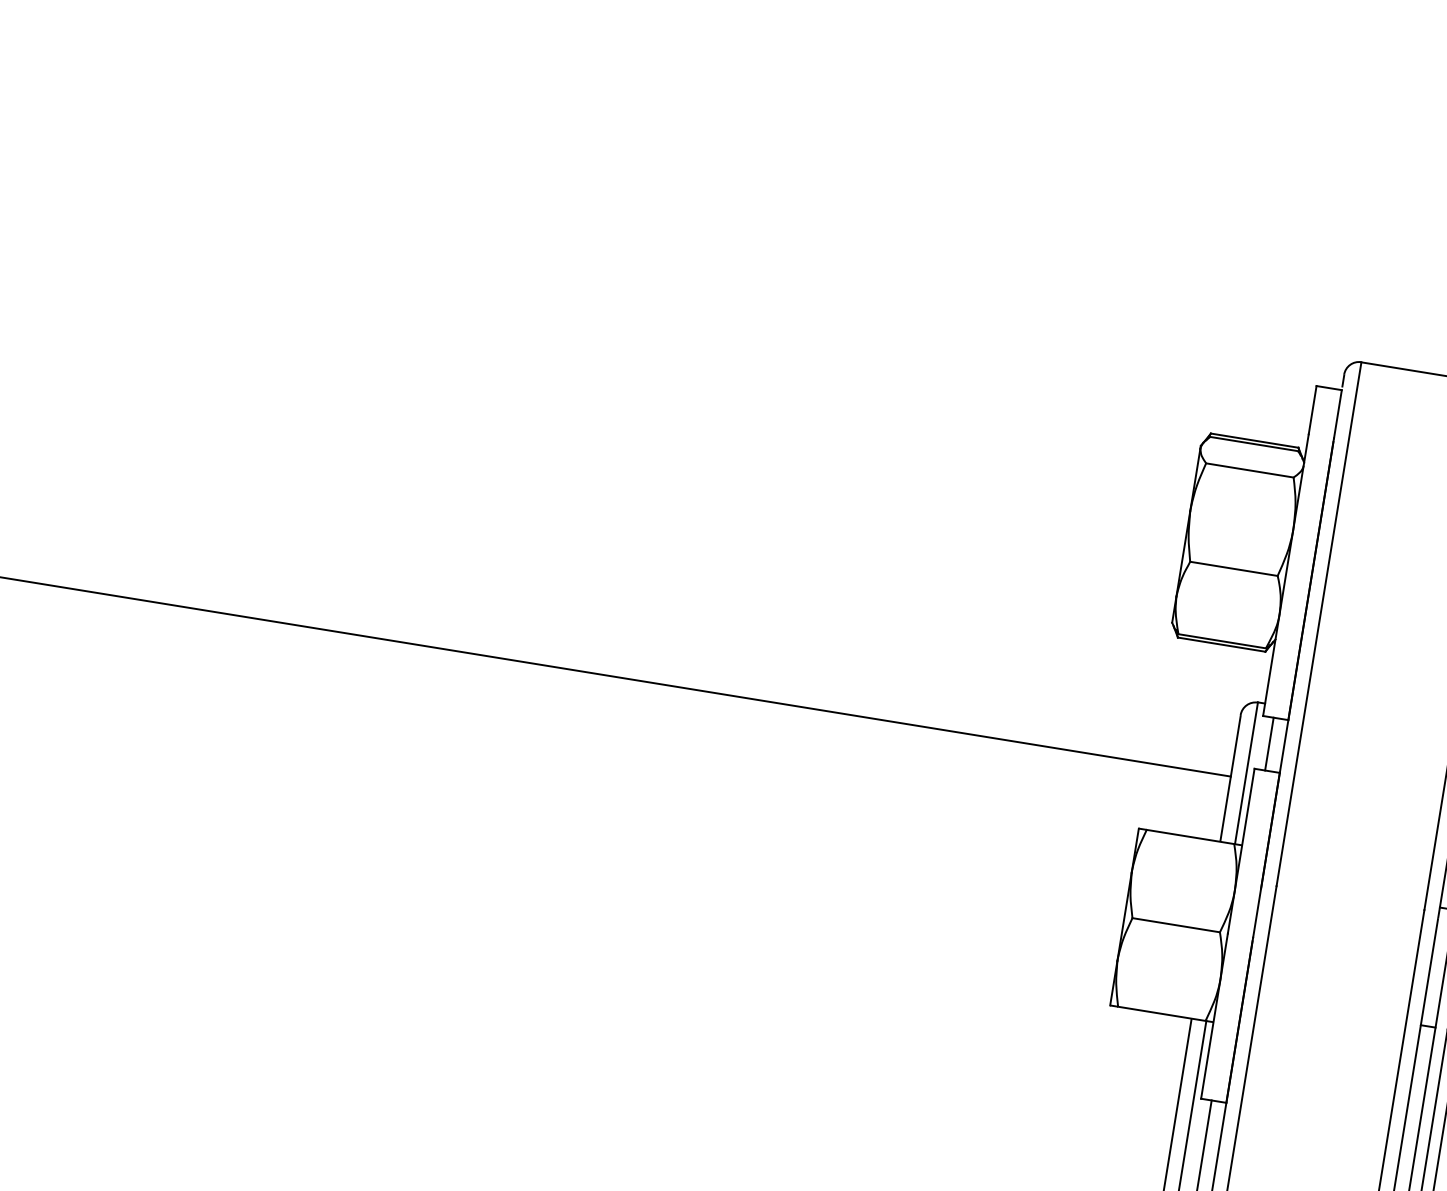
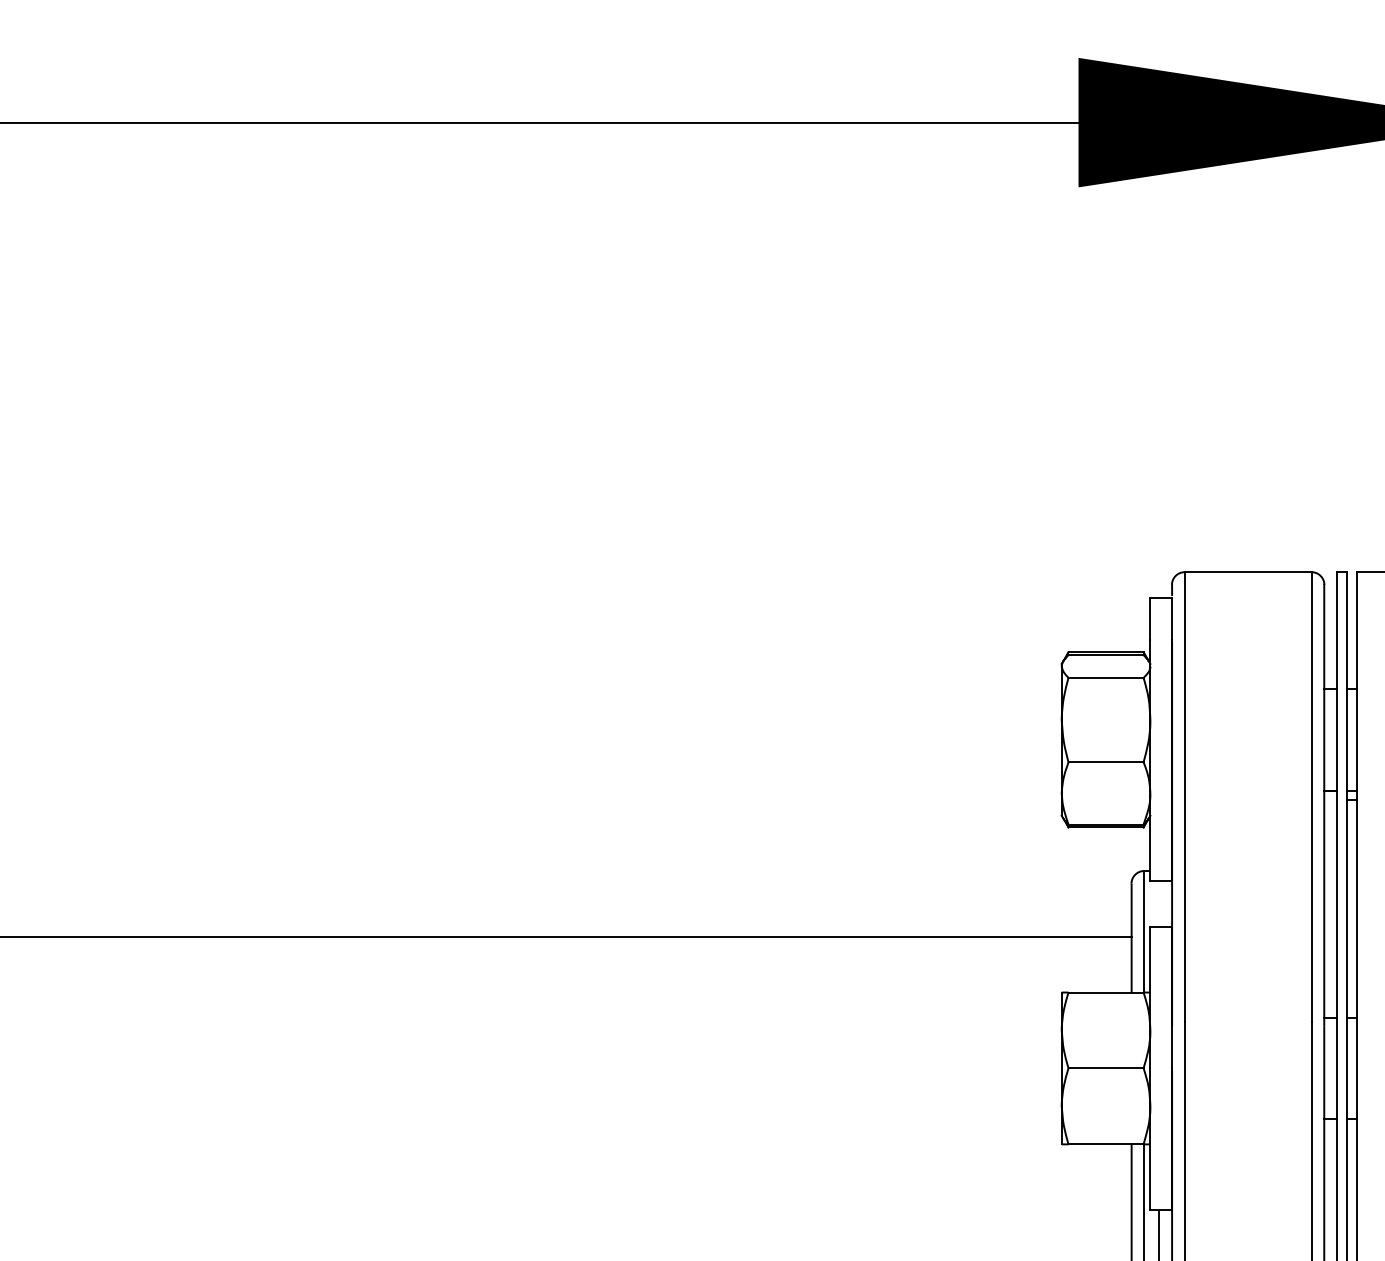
line: (1269, 743) -> (1159, 903), removed

